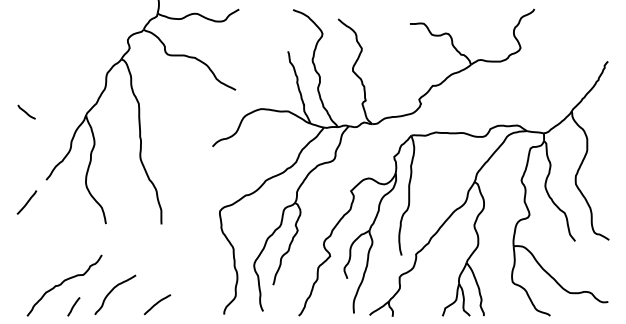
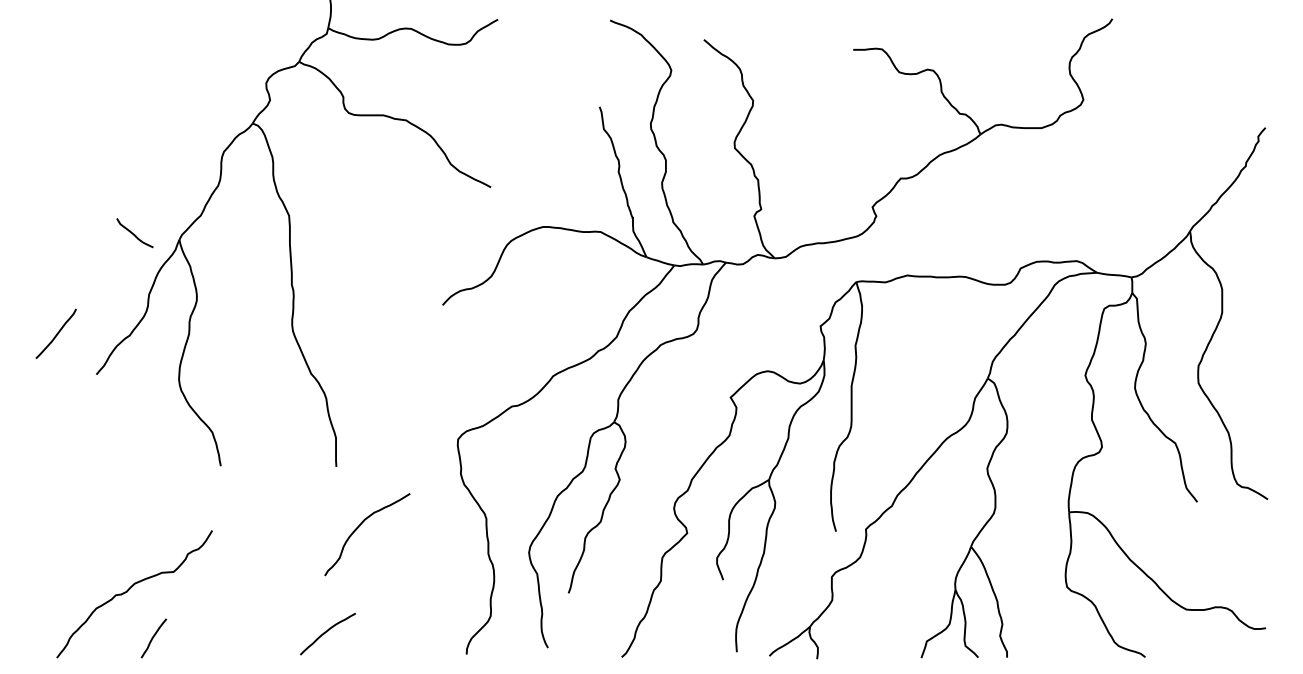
curve: (26, 111) -> (134, 231), moved
line: (26, 202) -> (55, 333), moved
curve: (112, 291) -> (361, 527), moved

